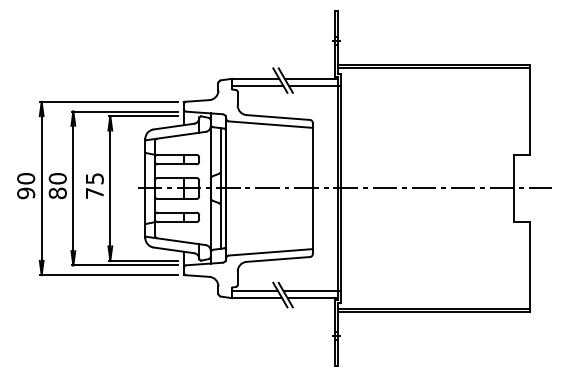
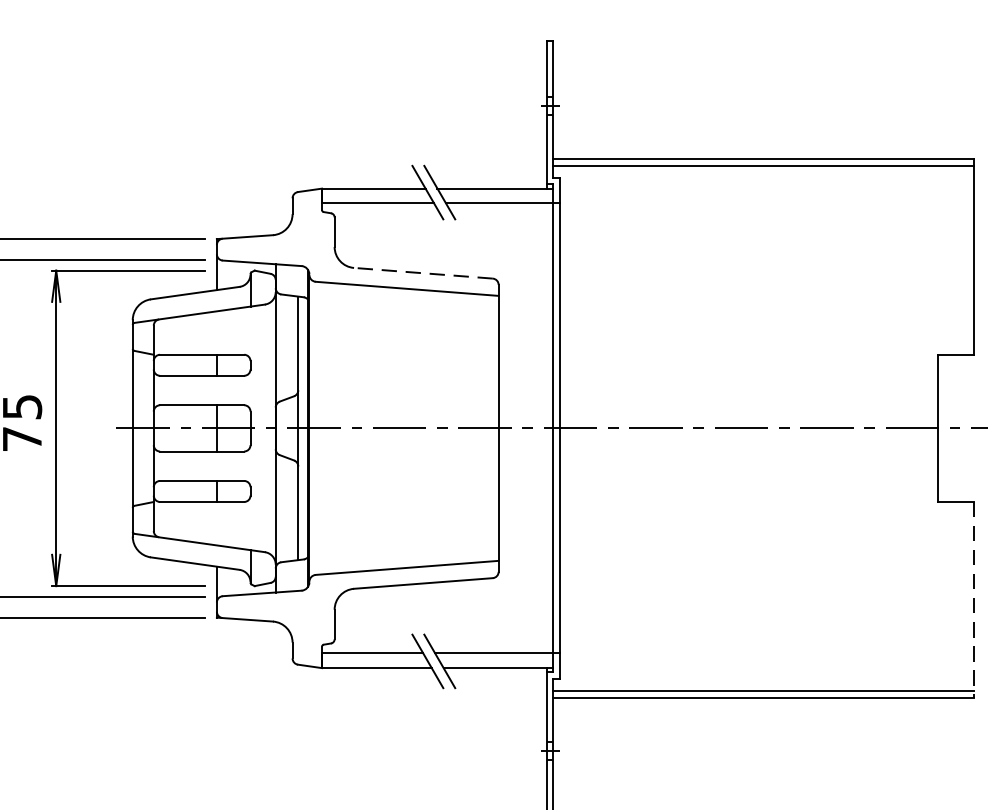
line: (278, 117) -> (423, 273), solid -> dashed
line: (530, 266) -> (974, 598), solid -> dashed

